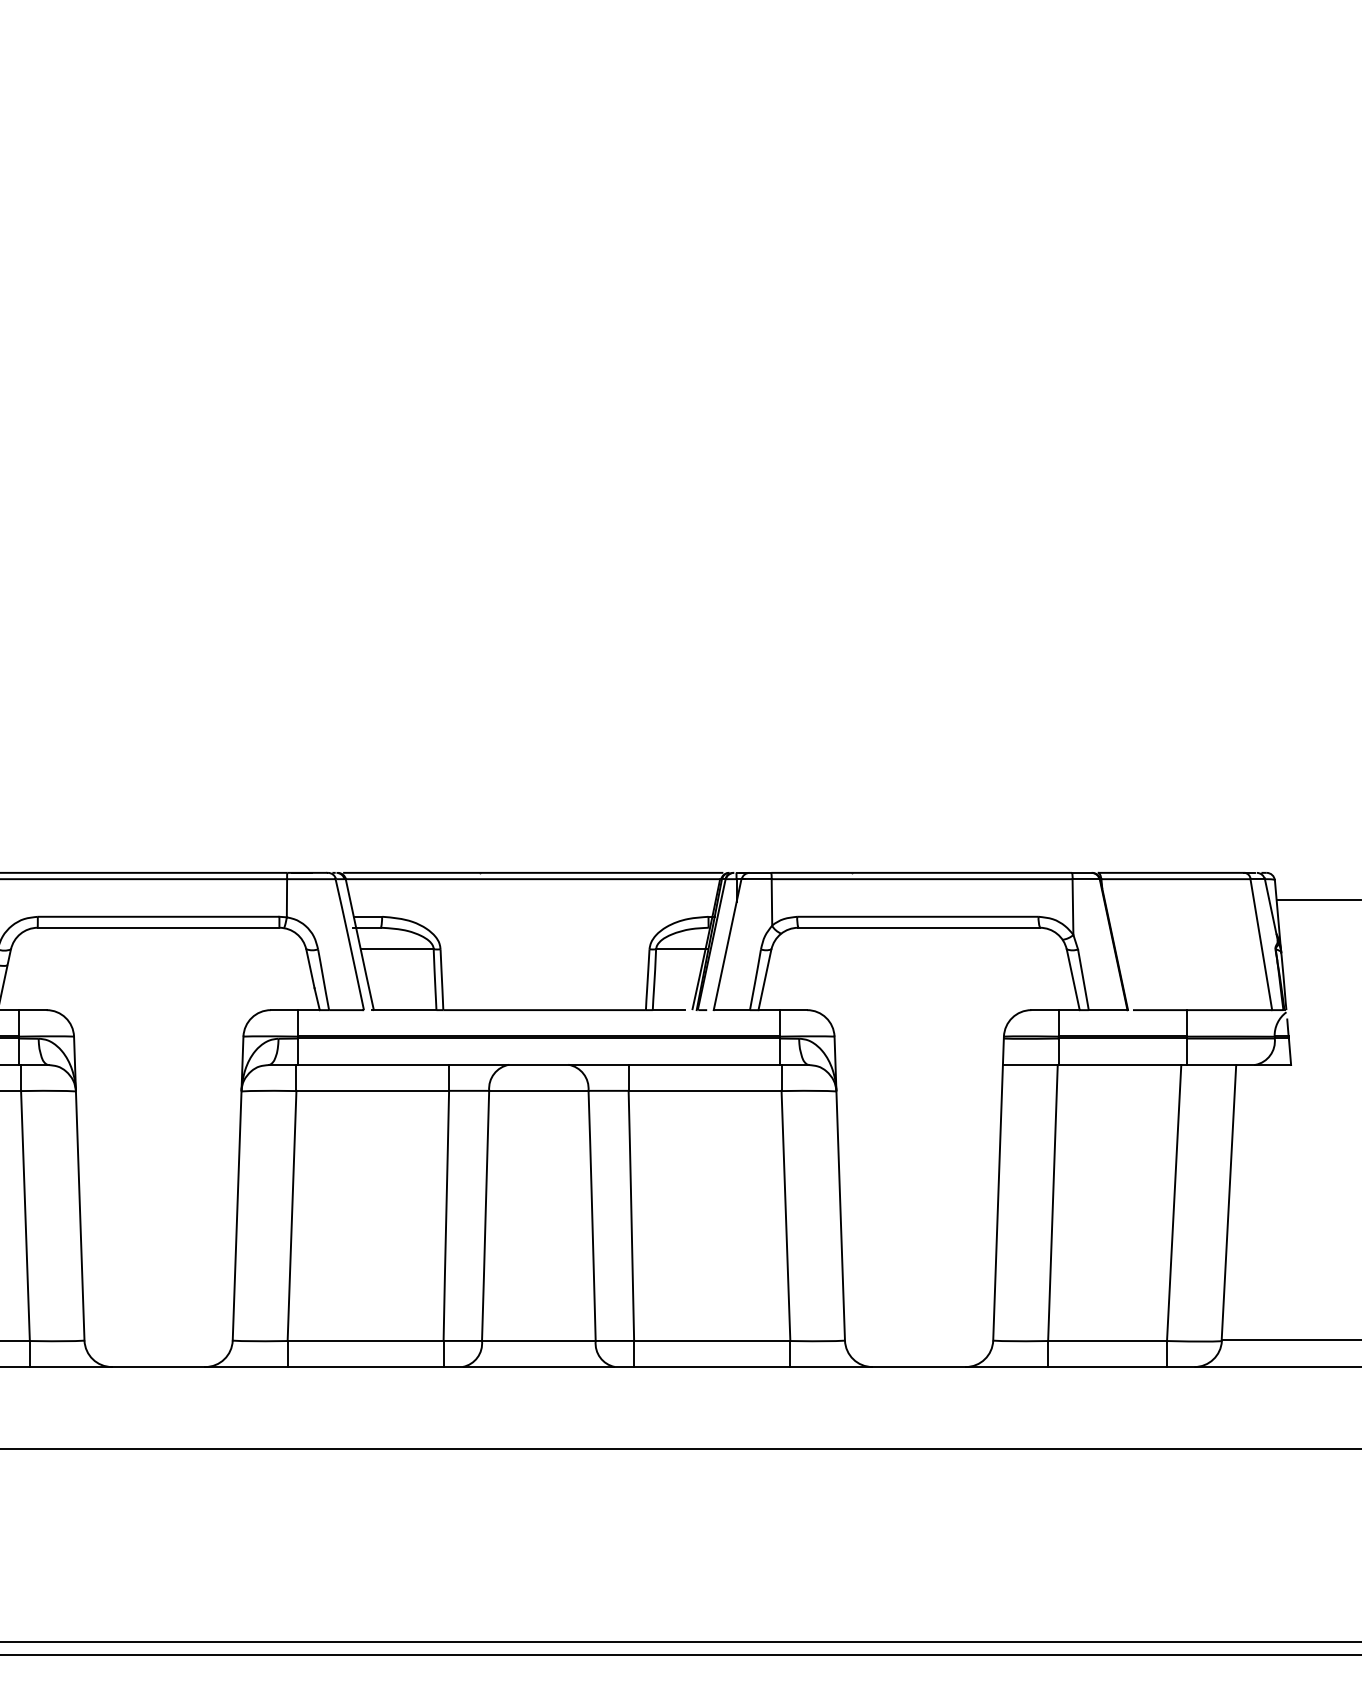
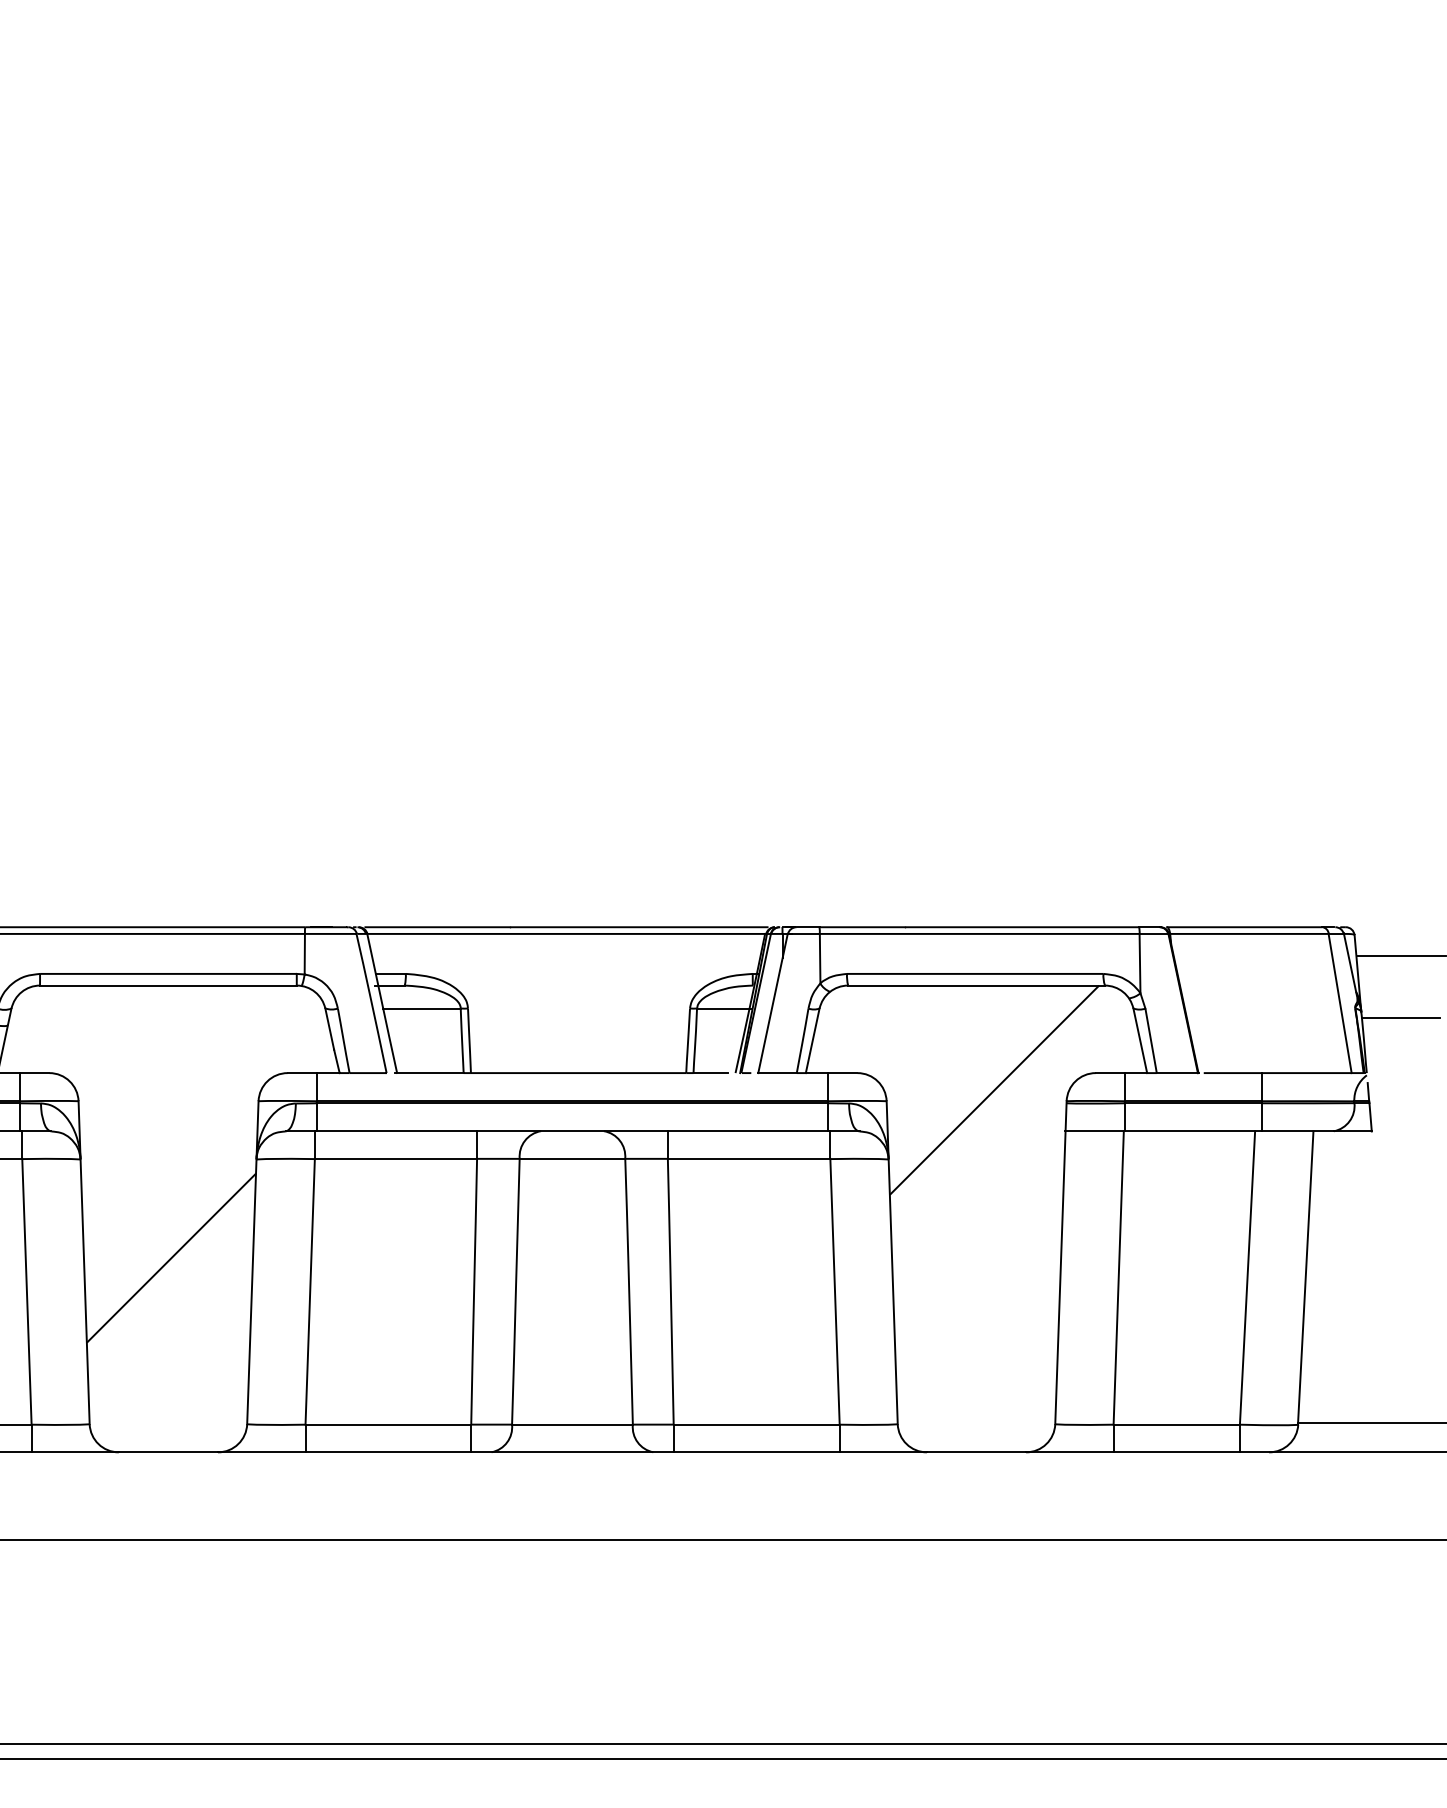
line: (1318, 957) -> (1400, 1017), added
hatch: (936, 1025) -> (994, 1089), added
hatch: (161, 1183) -> (171, 1257), added

